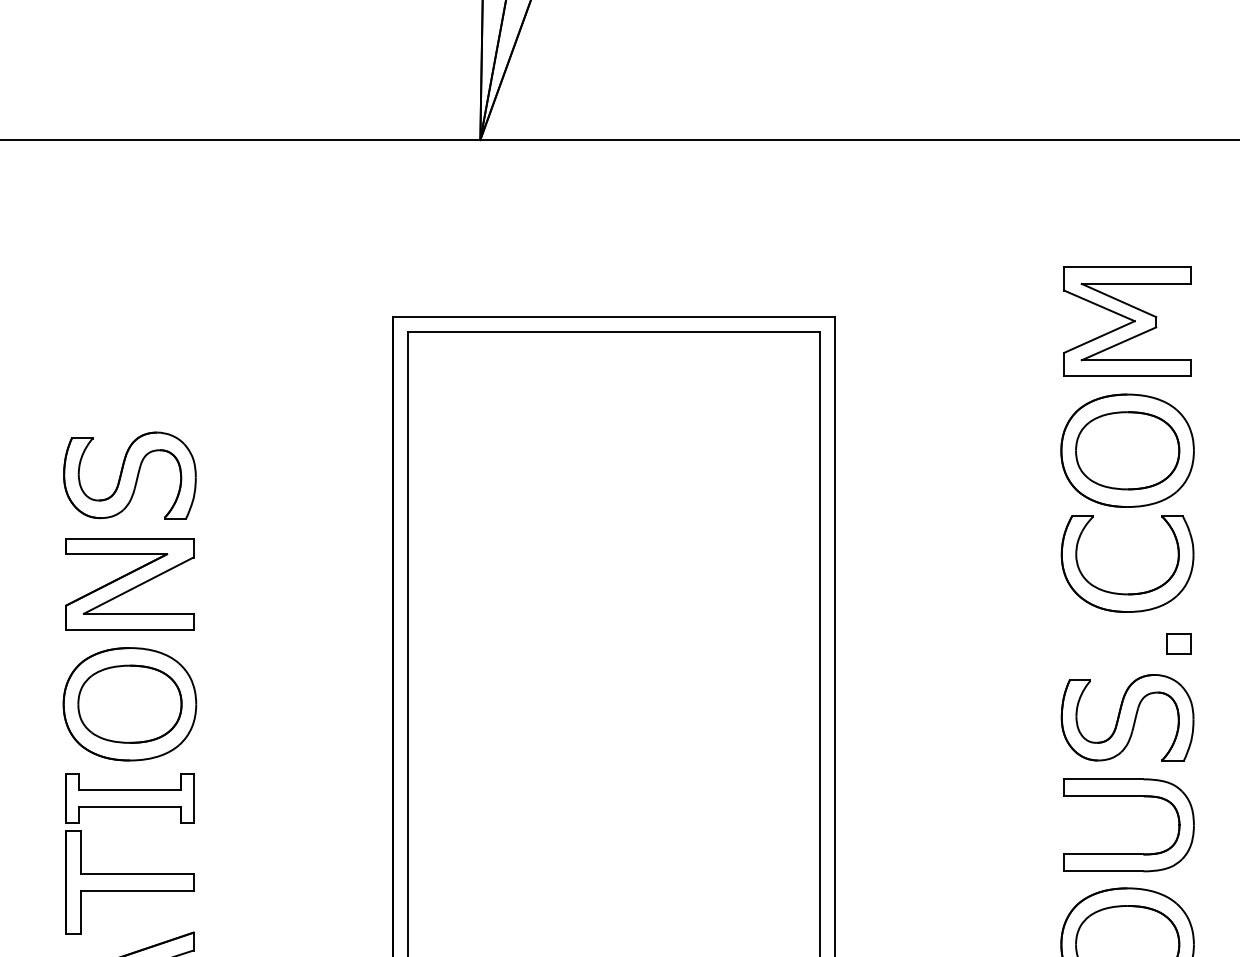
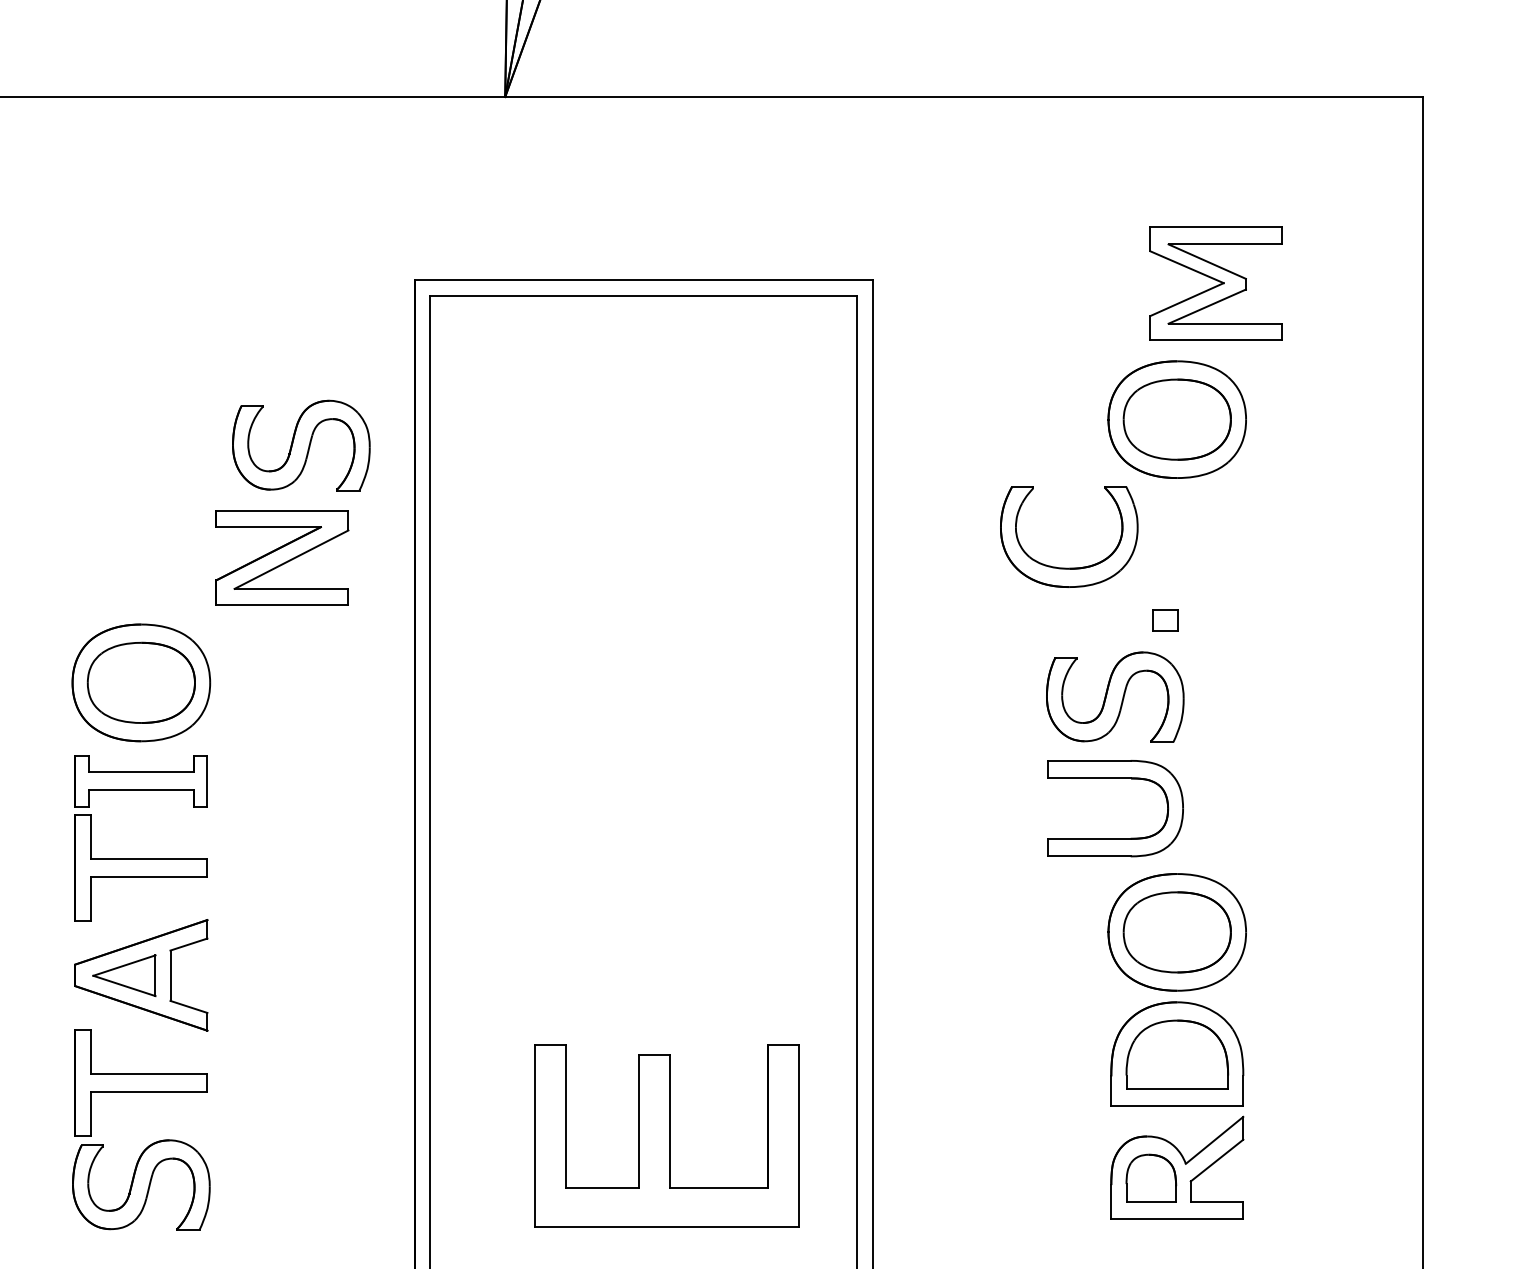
part: (1126, 321) -> (1215, 283), moved
part: (130, 475) -> (301, 445), moved
part: (130, 583) -> (282, 557), moved
part: (1127, 593) -> (1069, 567), moved
part: (1178, 644) -> (1165, 620), moved
part: (1127, 717) -> (1115, 696), moved
part: (1128, 796) -> (1115, 778), moved

